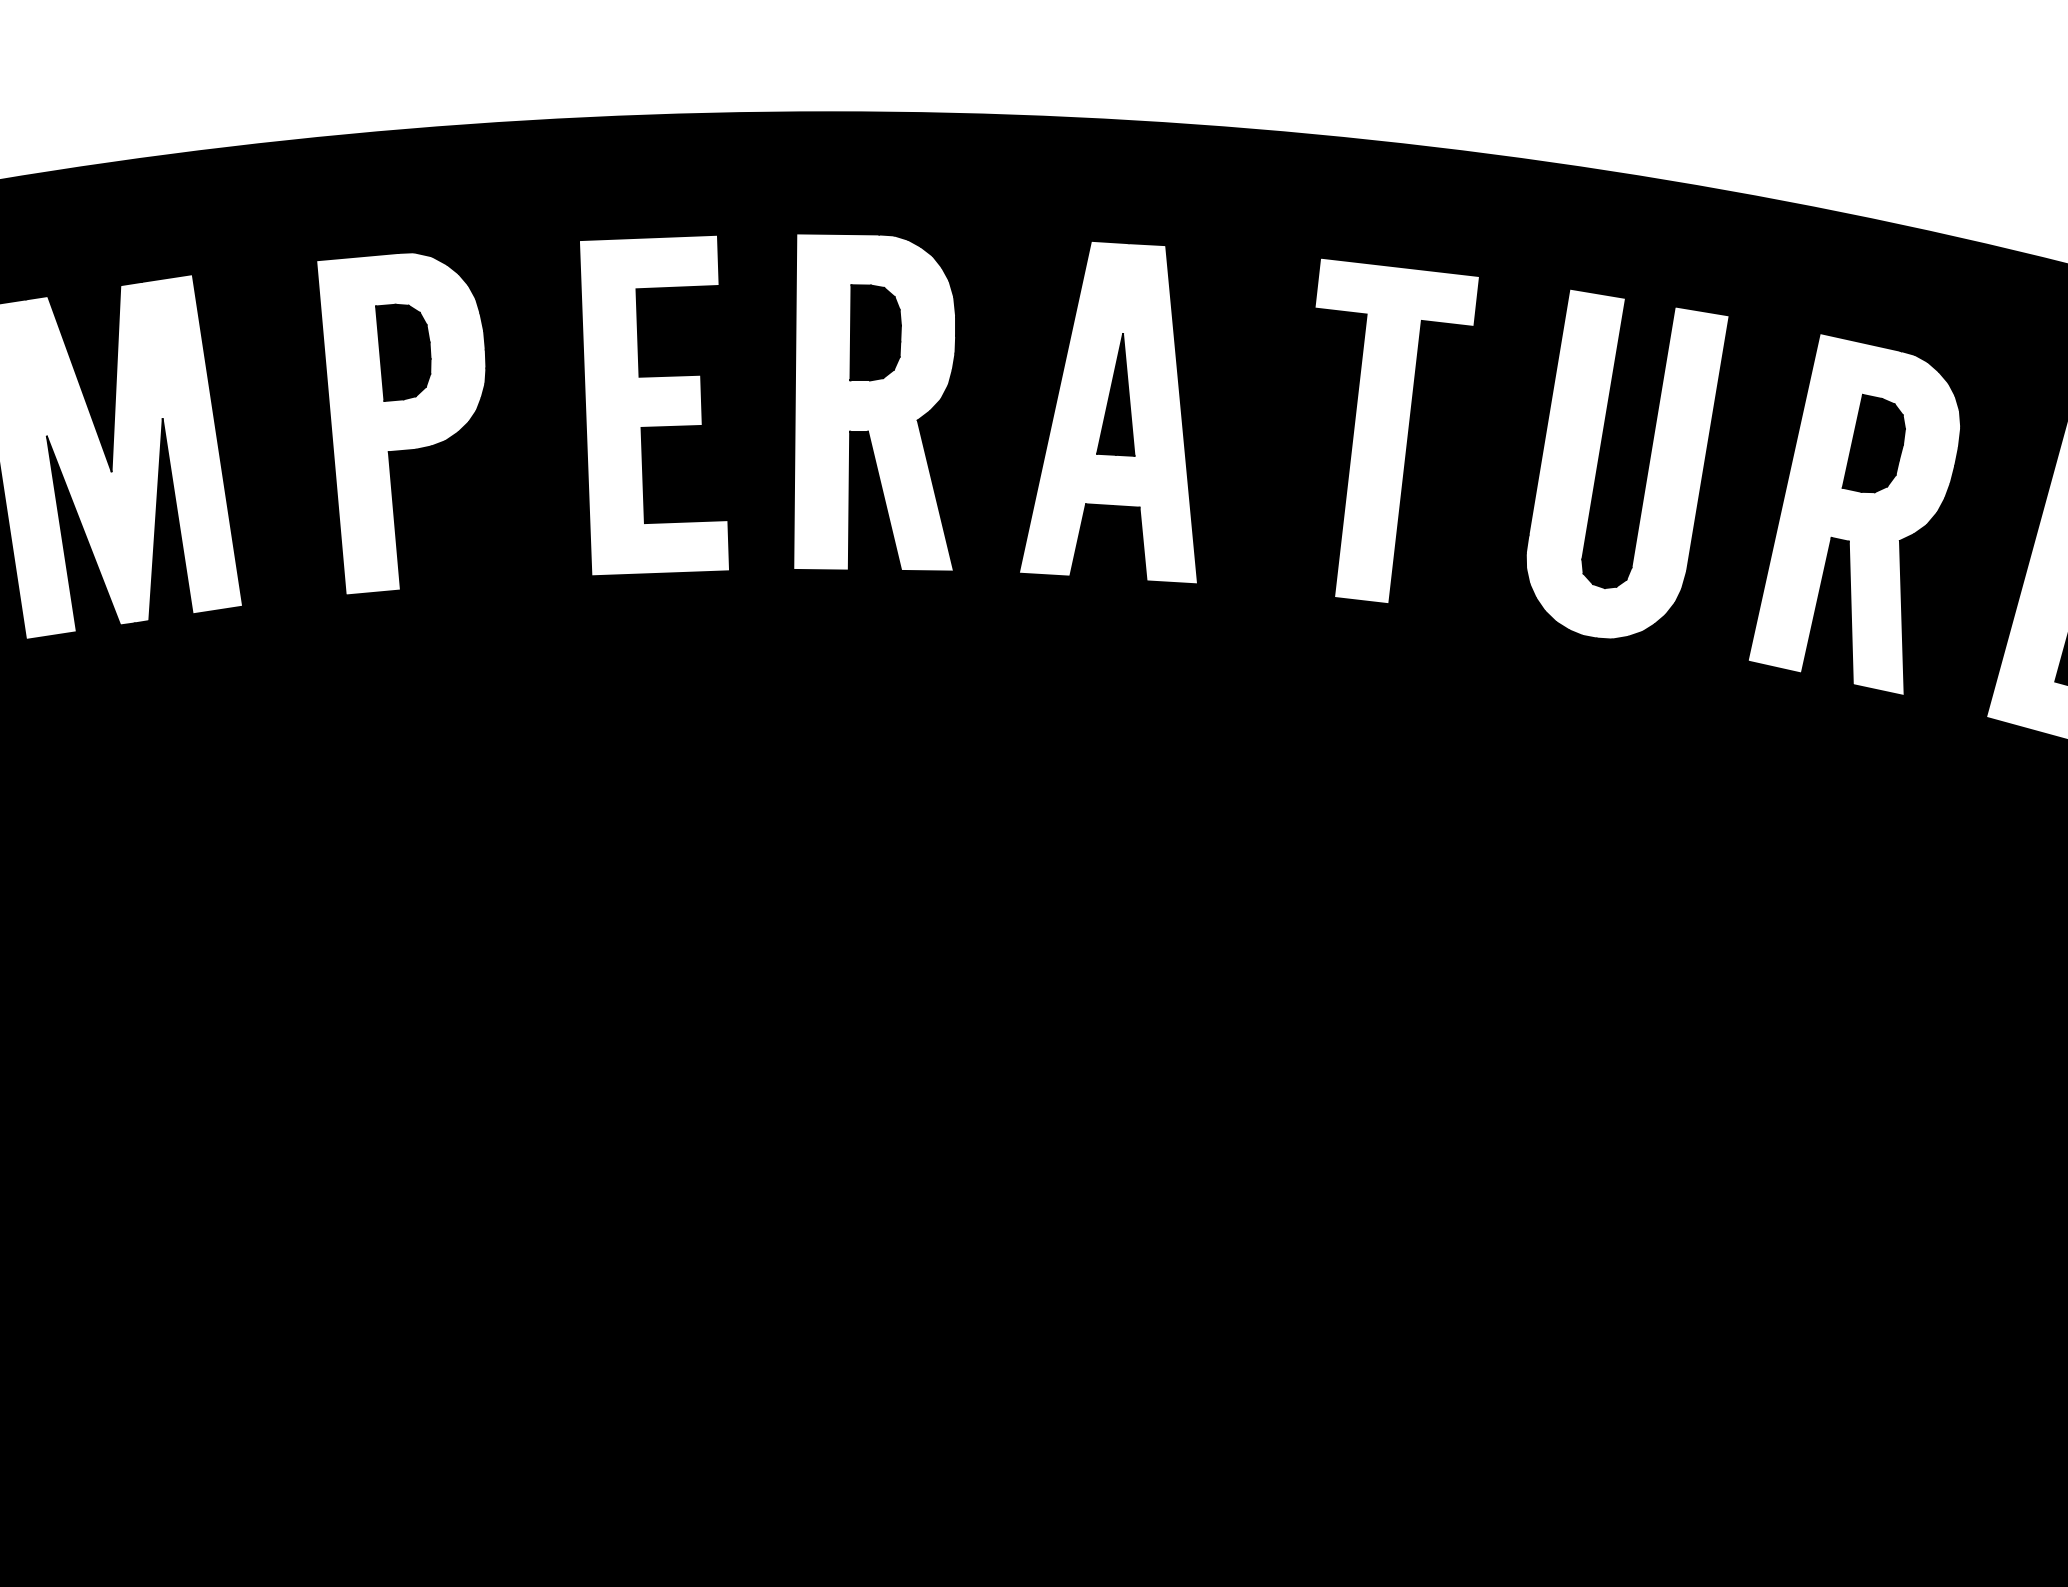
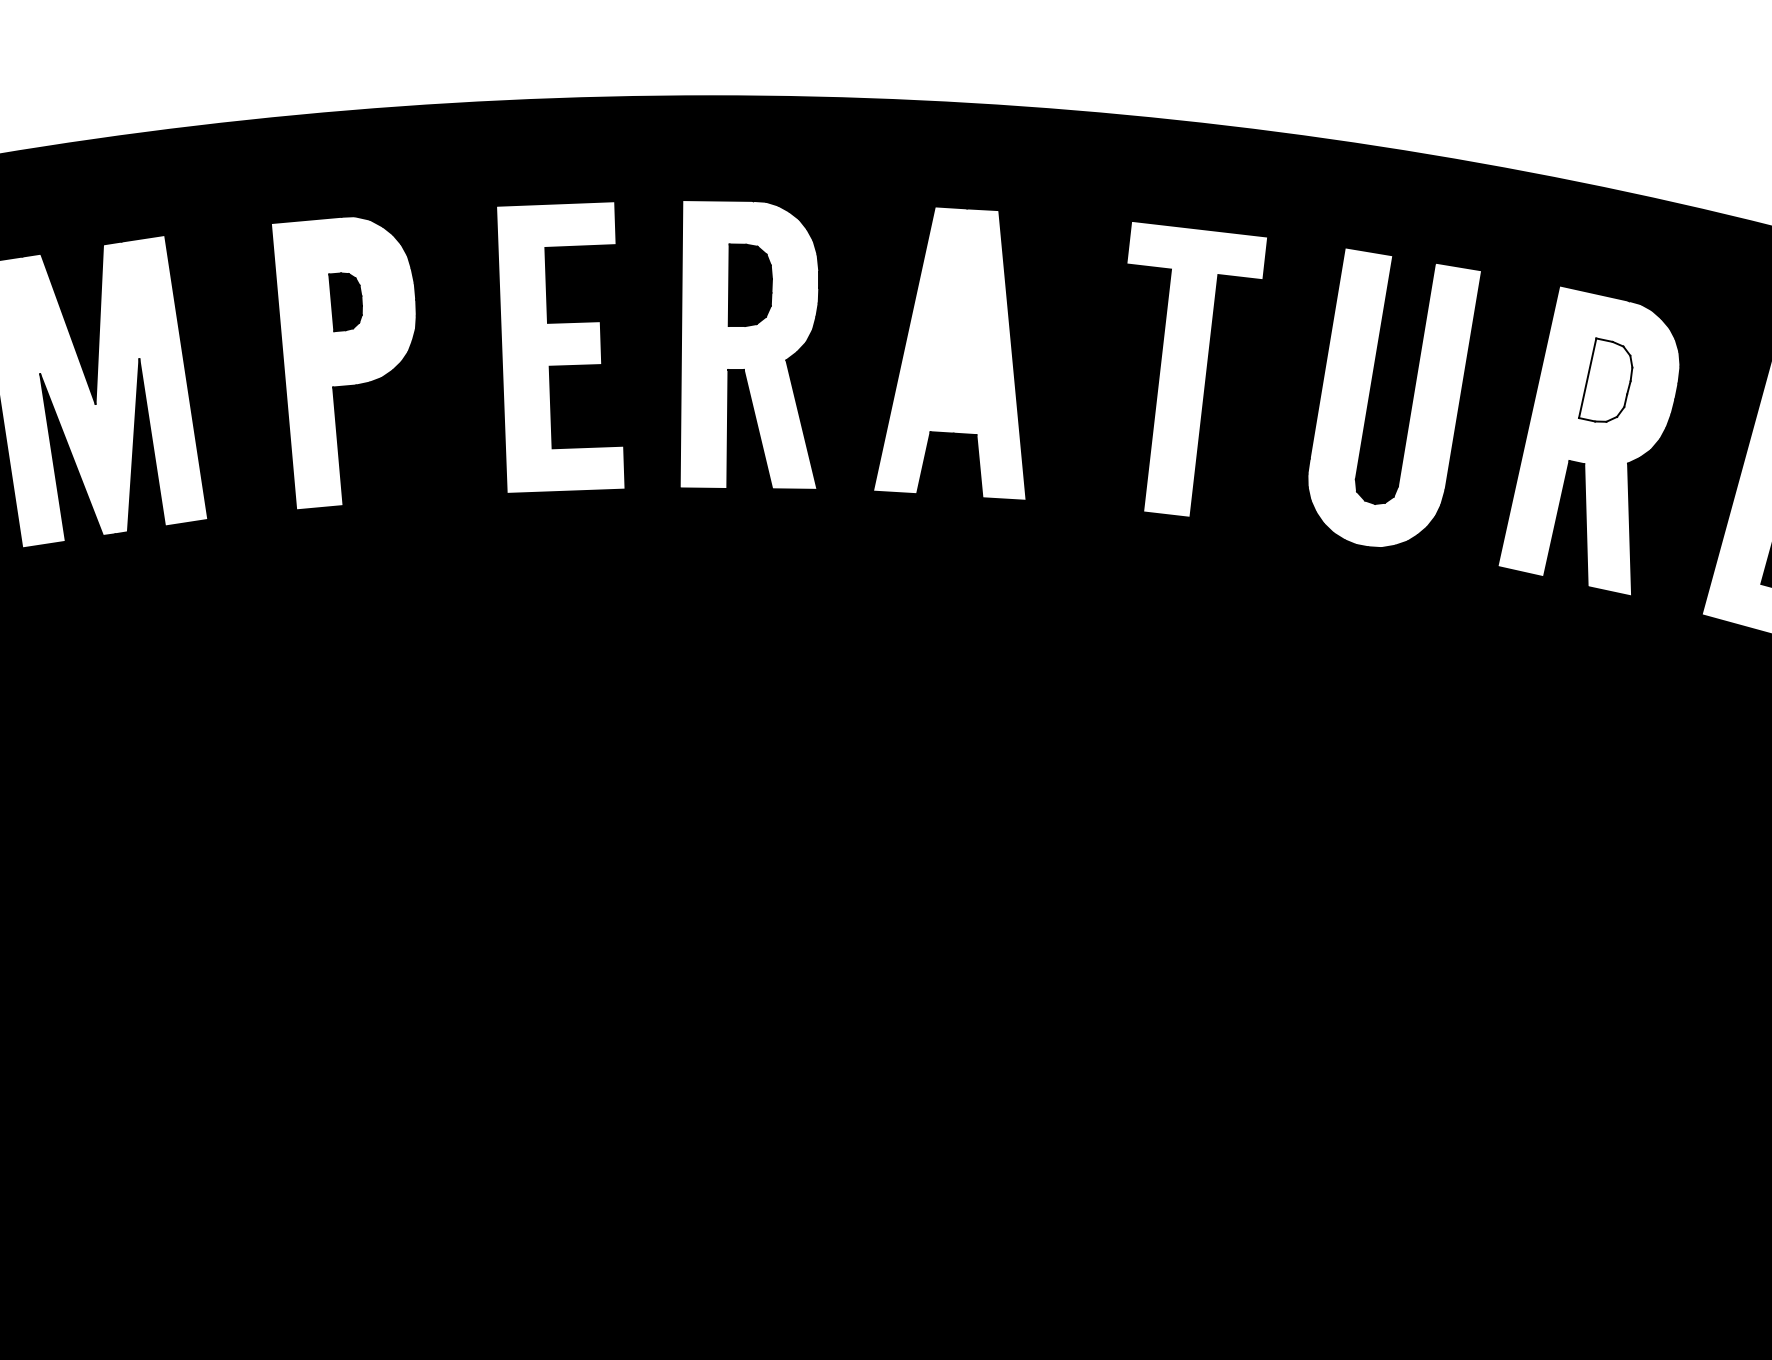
part: (403, 352) -> (345, 302), size x0.7
part: (1115, 394) -> (955, 338), removed
fill: (1873, 443) -> (1605, 380), removed

